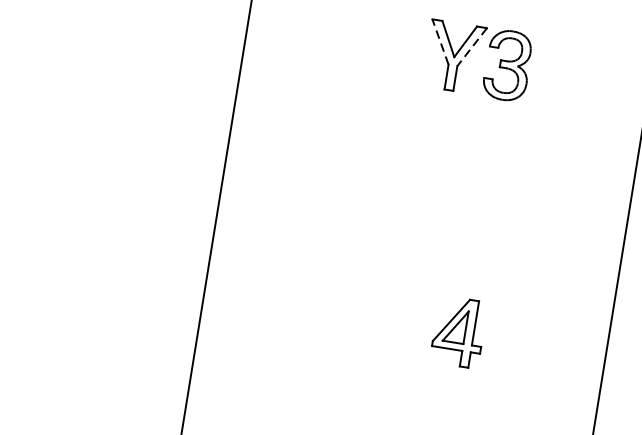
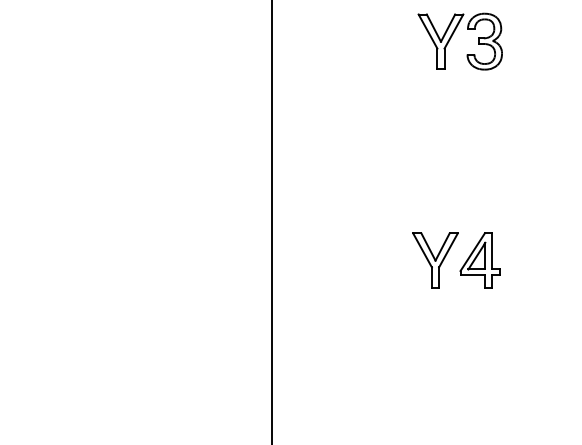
line: (439, 41) -> (427, 31), dashed -> solid
line: (471, 46) -> (453, 31), dashed -> solid
part: (404, 323) -> (435, 260), added

